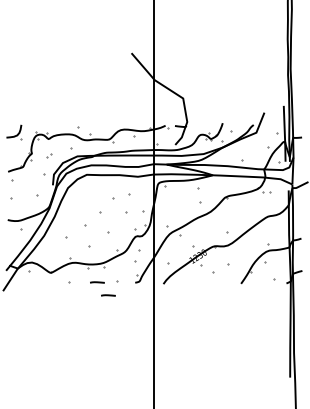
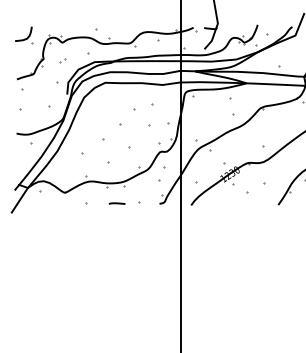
line: (108, 295) -> (129, 218), removed

